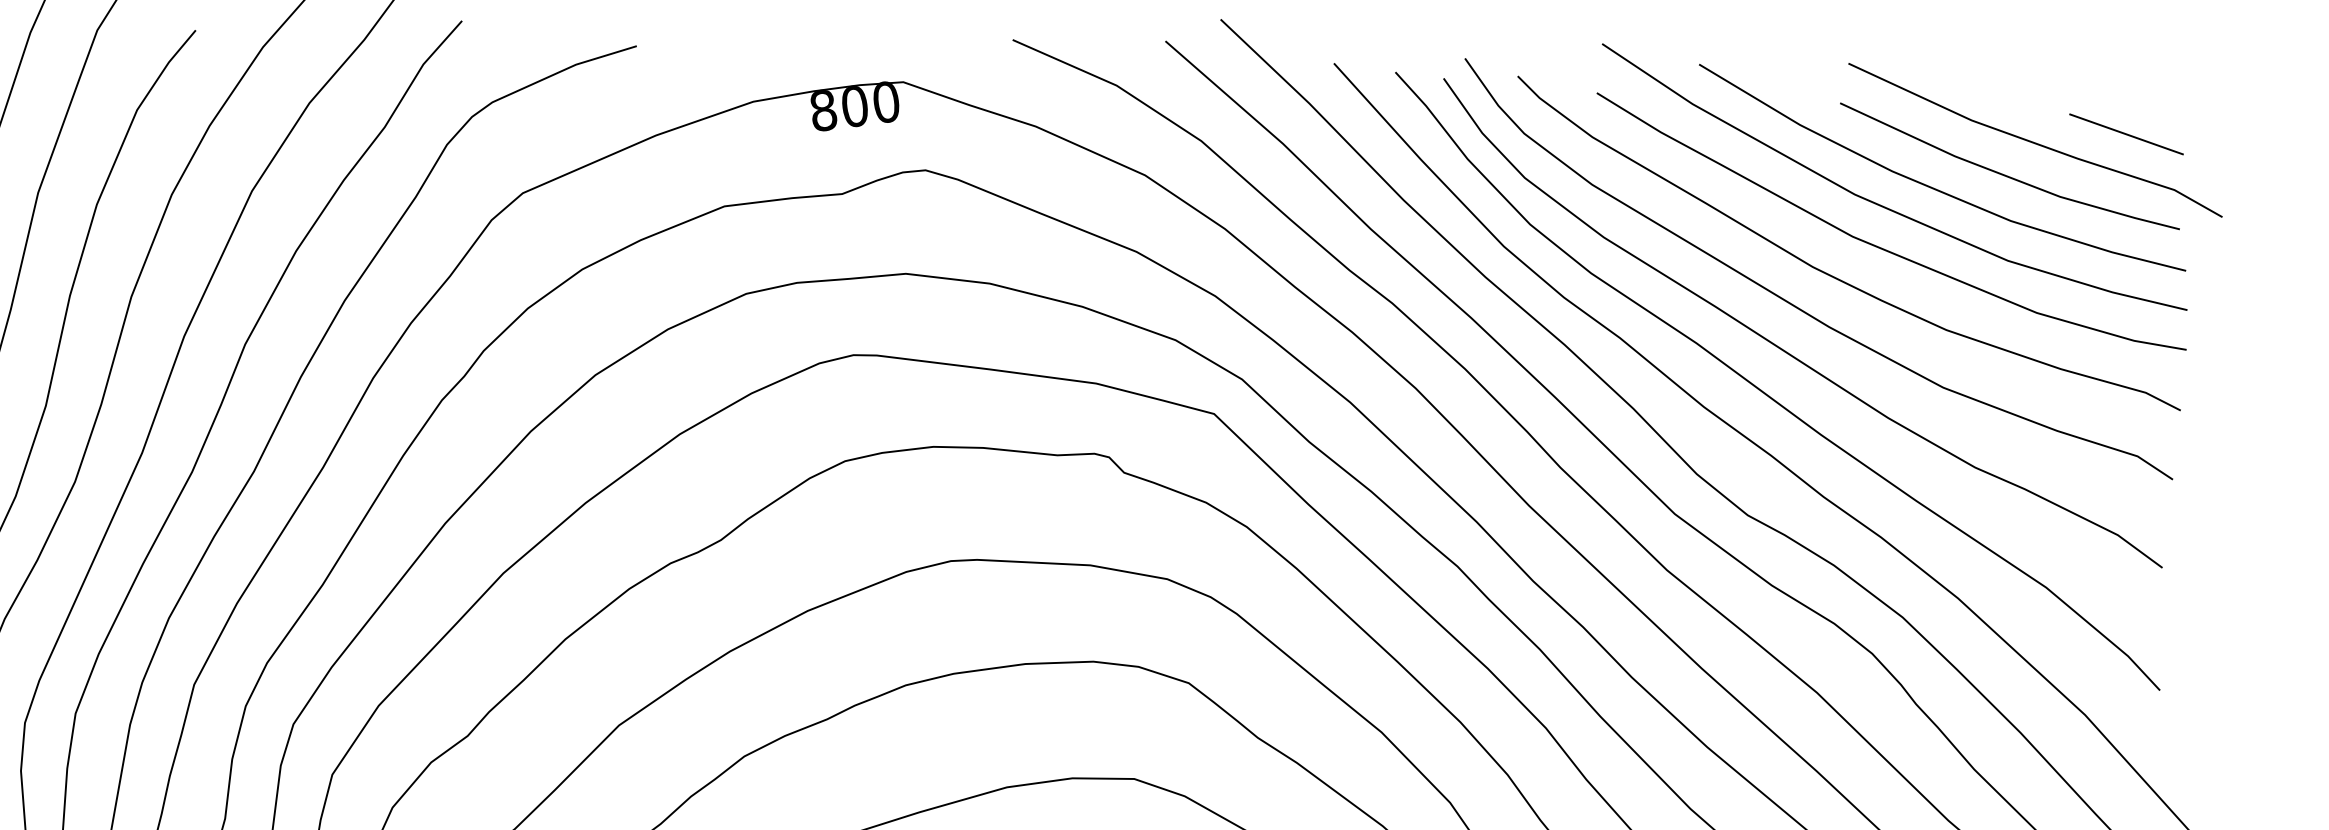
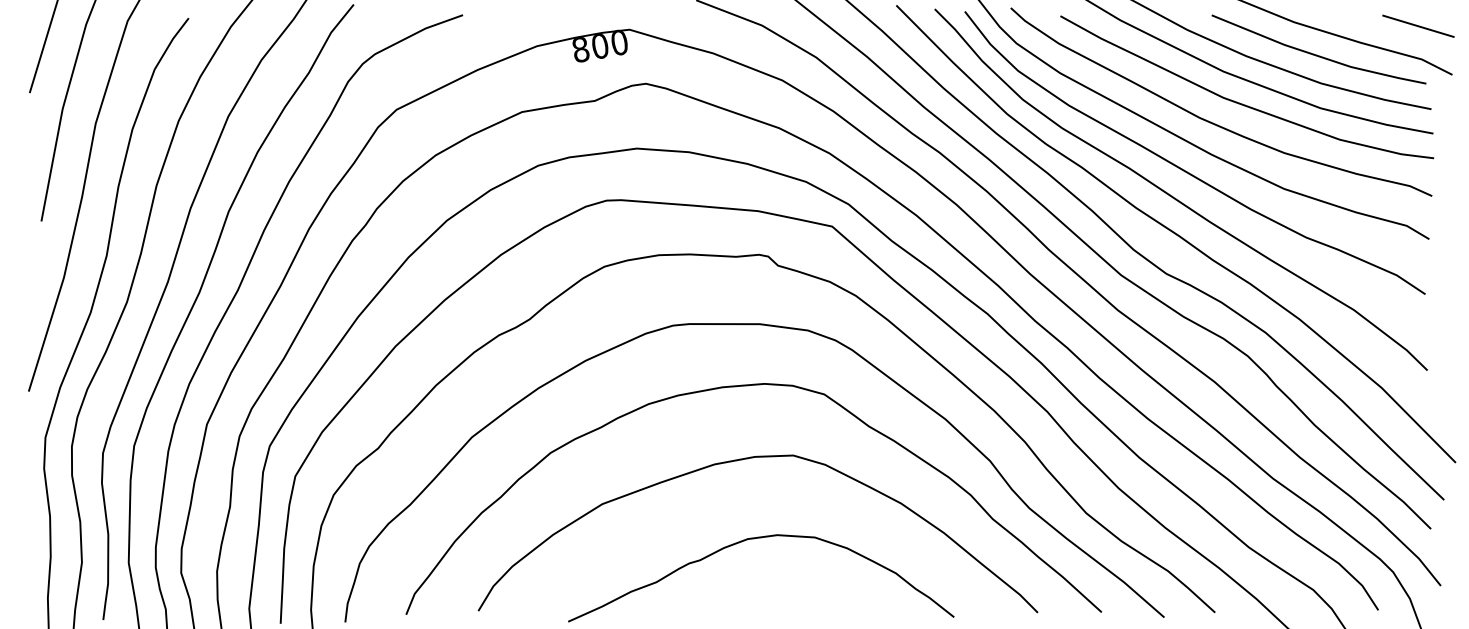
line: (2126, 133) -> (1418, 25), moved

